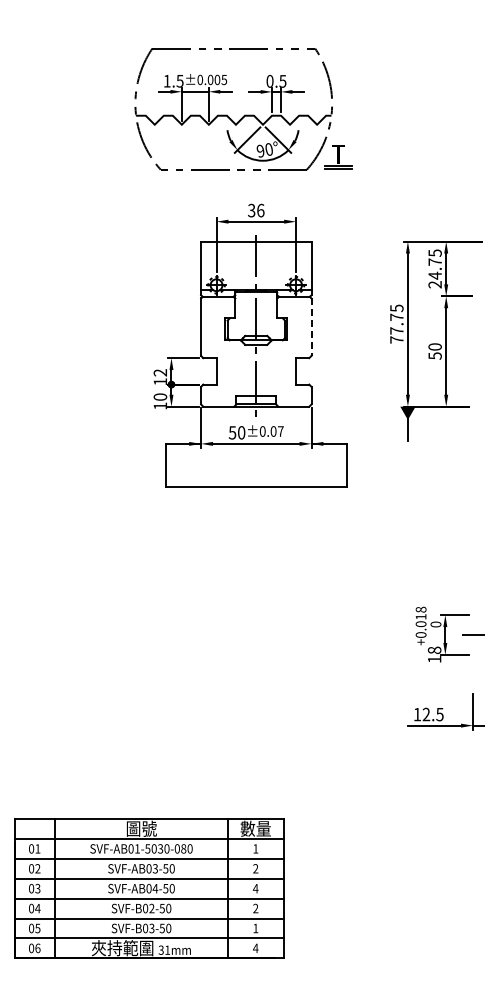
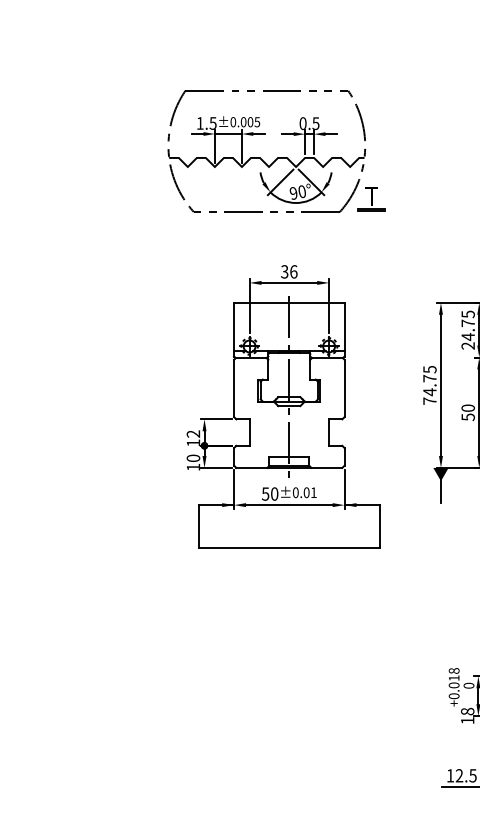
part: (243, 109) -> (276, 151), moved
line: (311, 327) -> (344, 388), dashed -> solid
text: (396, 331) -> (429, 392), 77.75 -> 74.75
text: (280, 431) -> (313, 492), ±0.07 -> ±0.01

